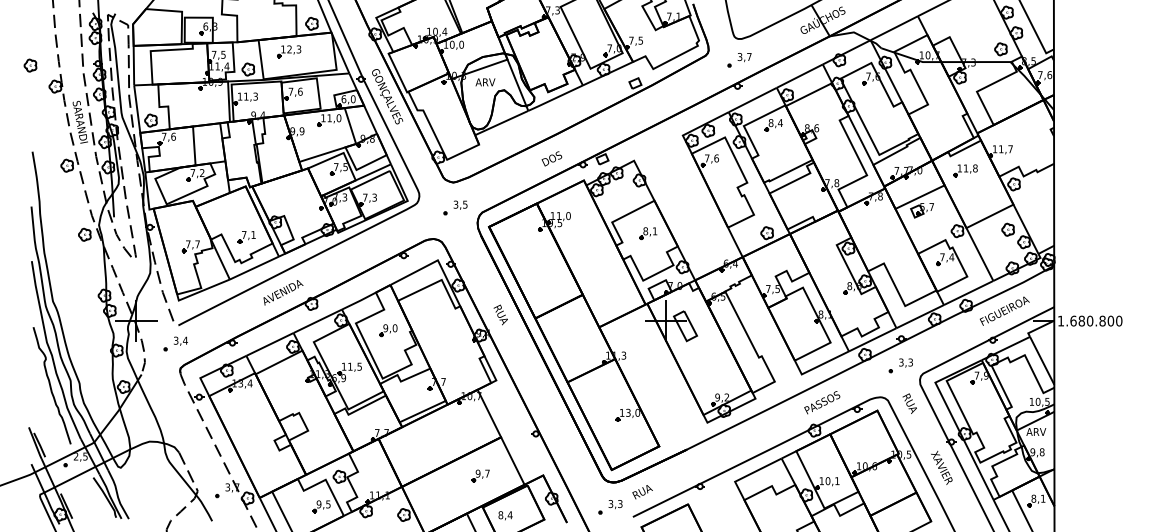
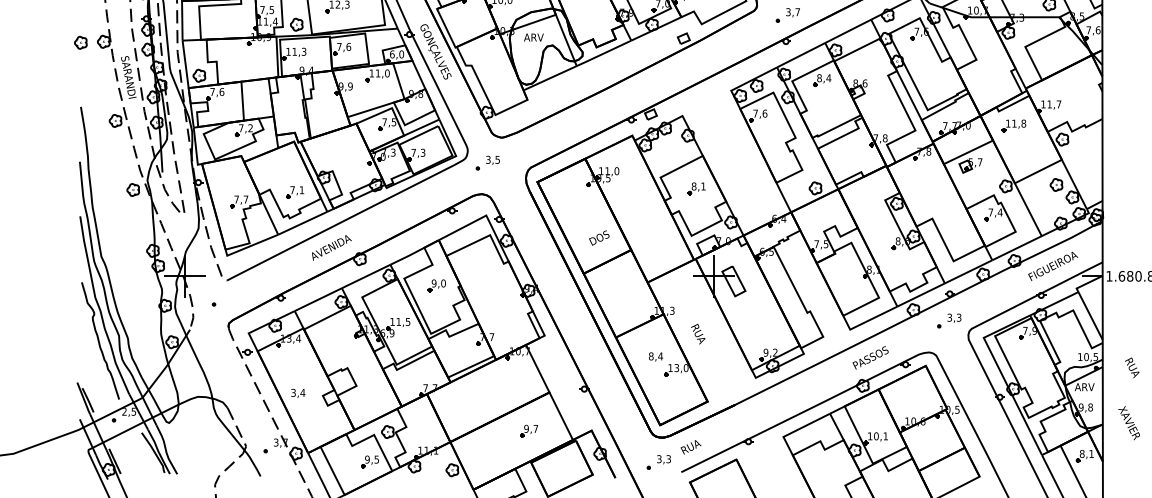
part: (30, 65) -> (80, 42), moved
text: (551, 158) -> (598, 237), moved
part: (455, 207) -> (487, 162), moved
text: (500, 314) -> (697, 333), moved
text: (180, 340) -> (297, 392), moved
text: (909, 403) -> (1131, 367), moved
text: (941, 467) -> (1128, 422), moved
text: (505, 515) -> (655, 356), moved

